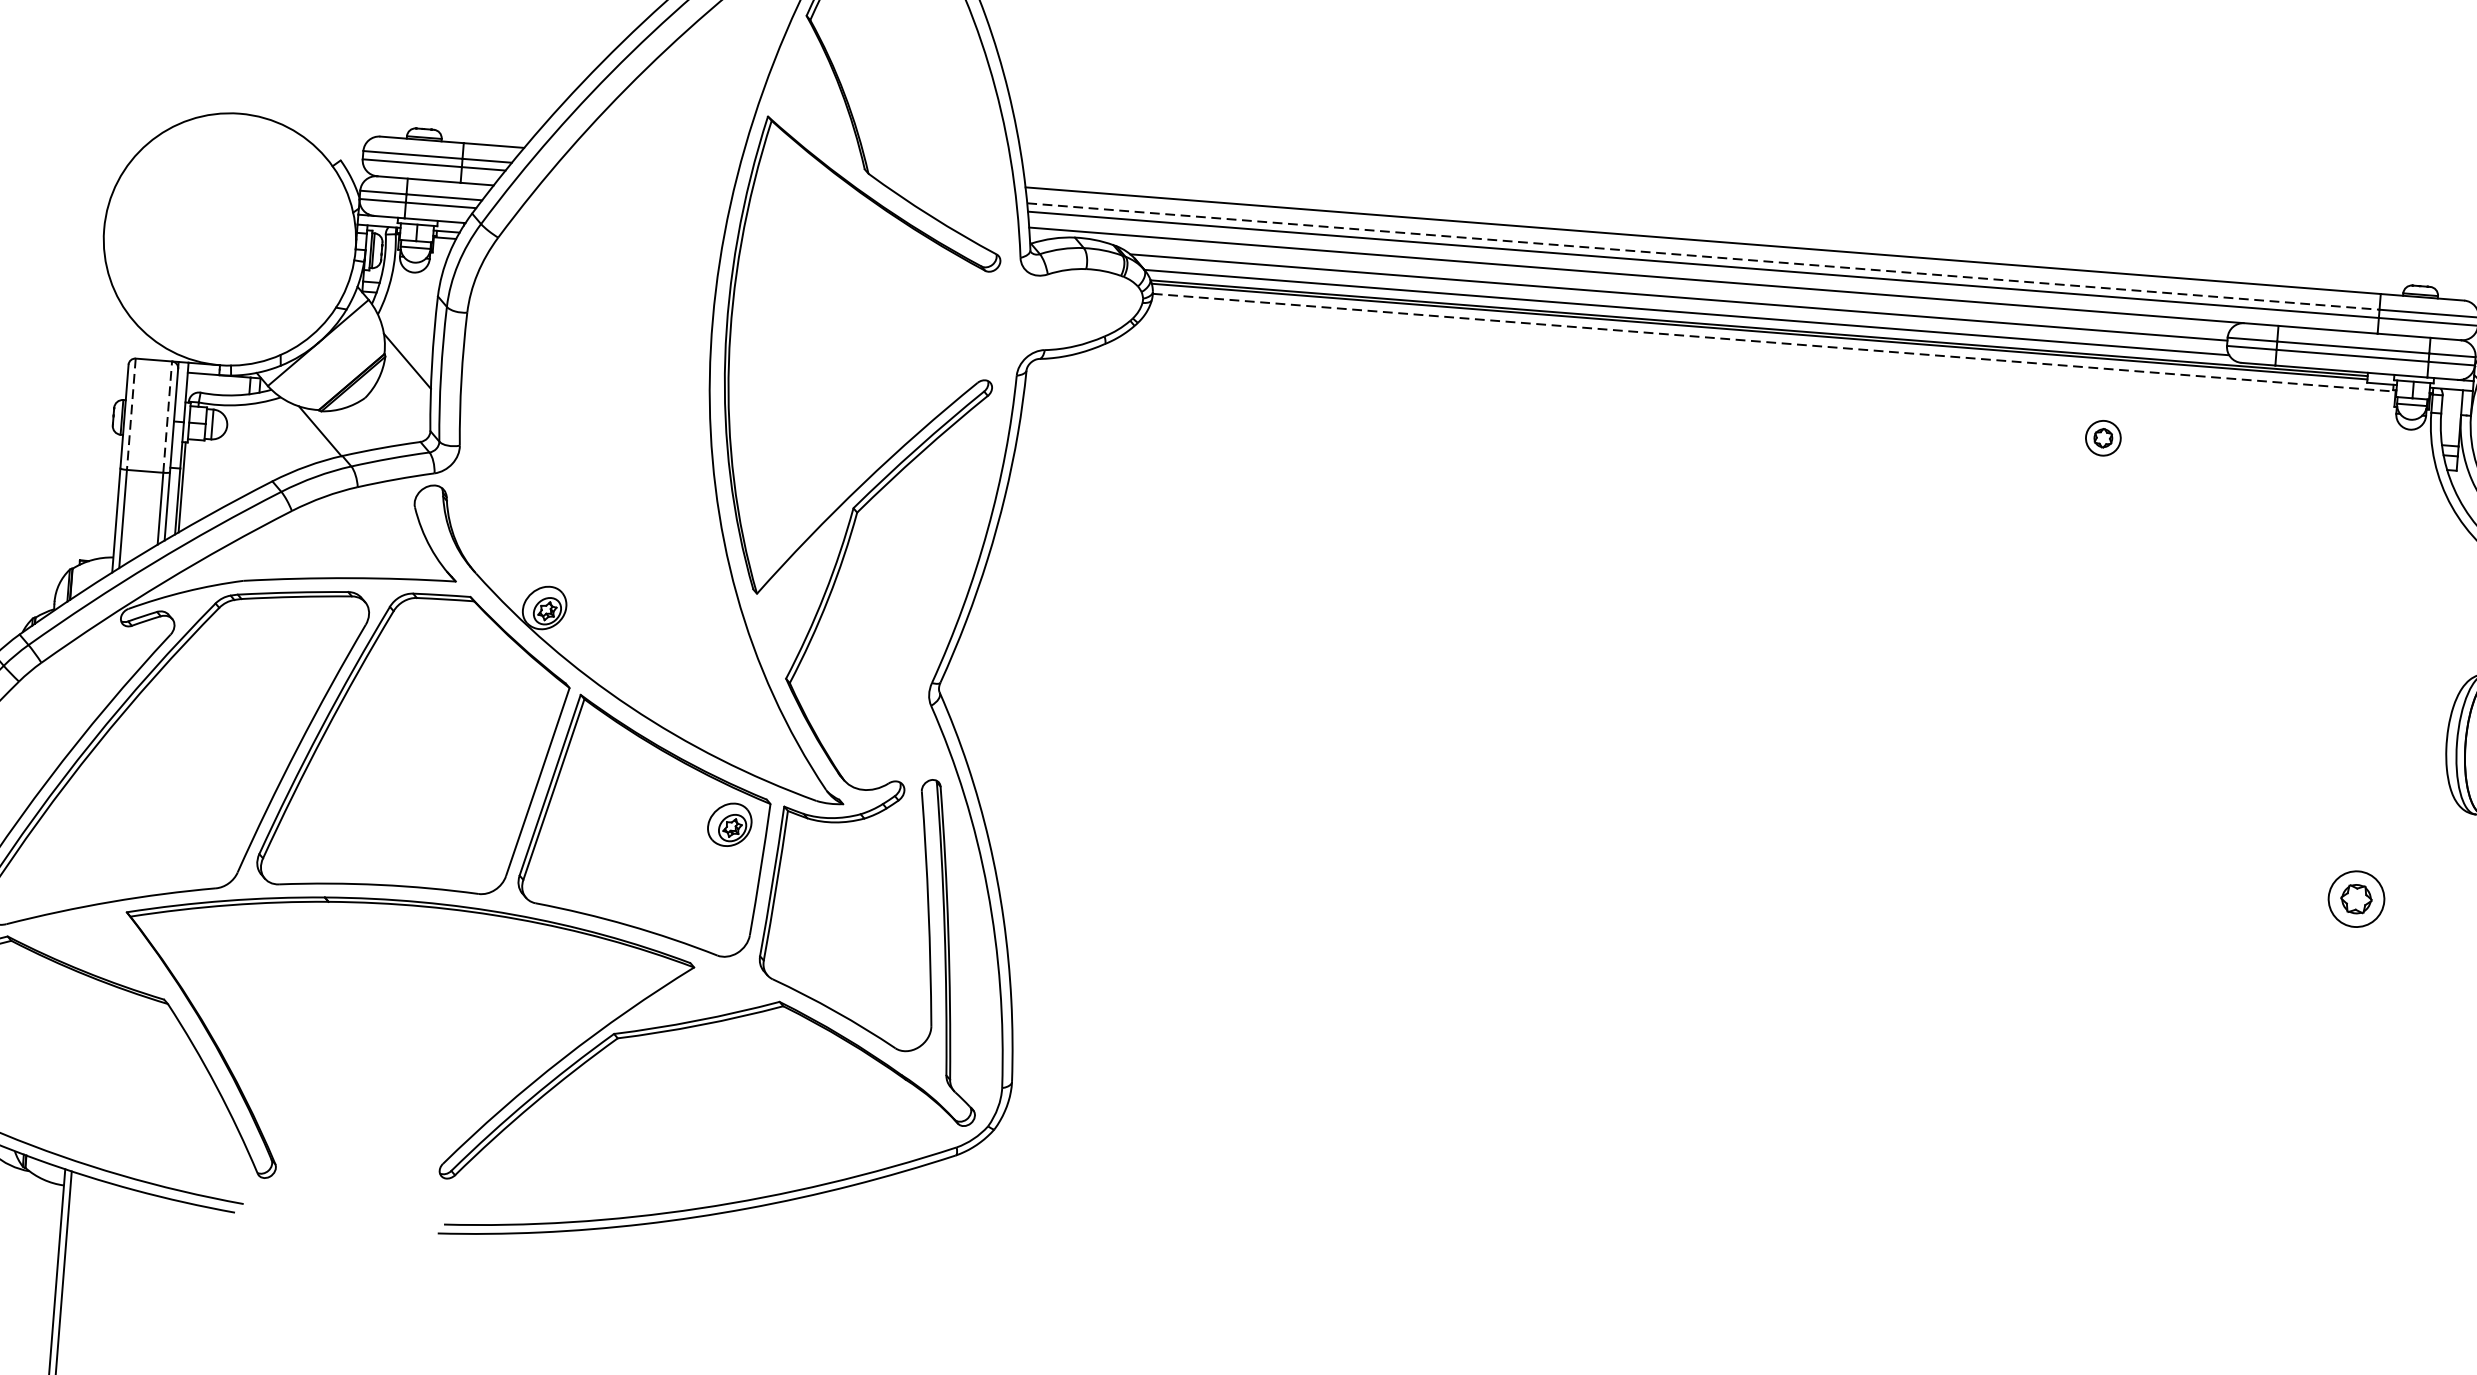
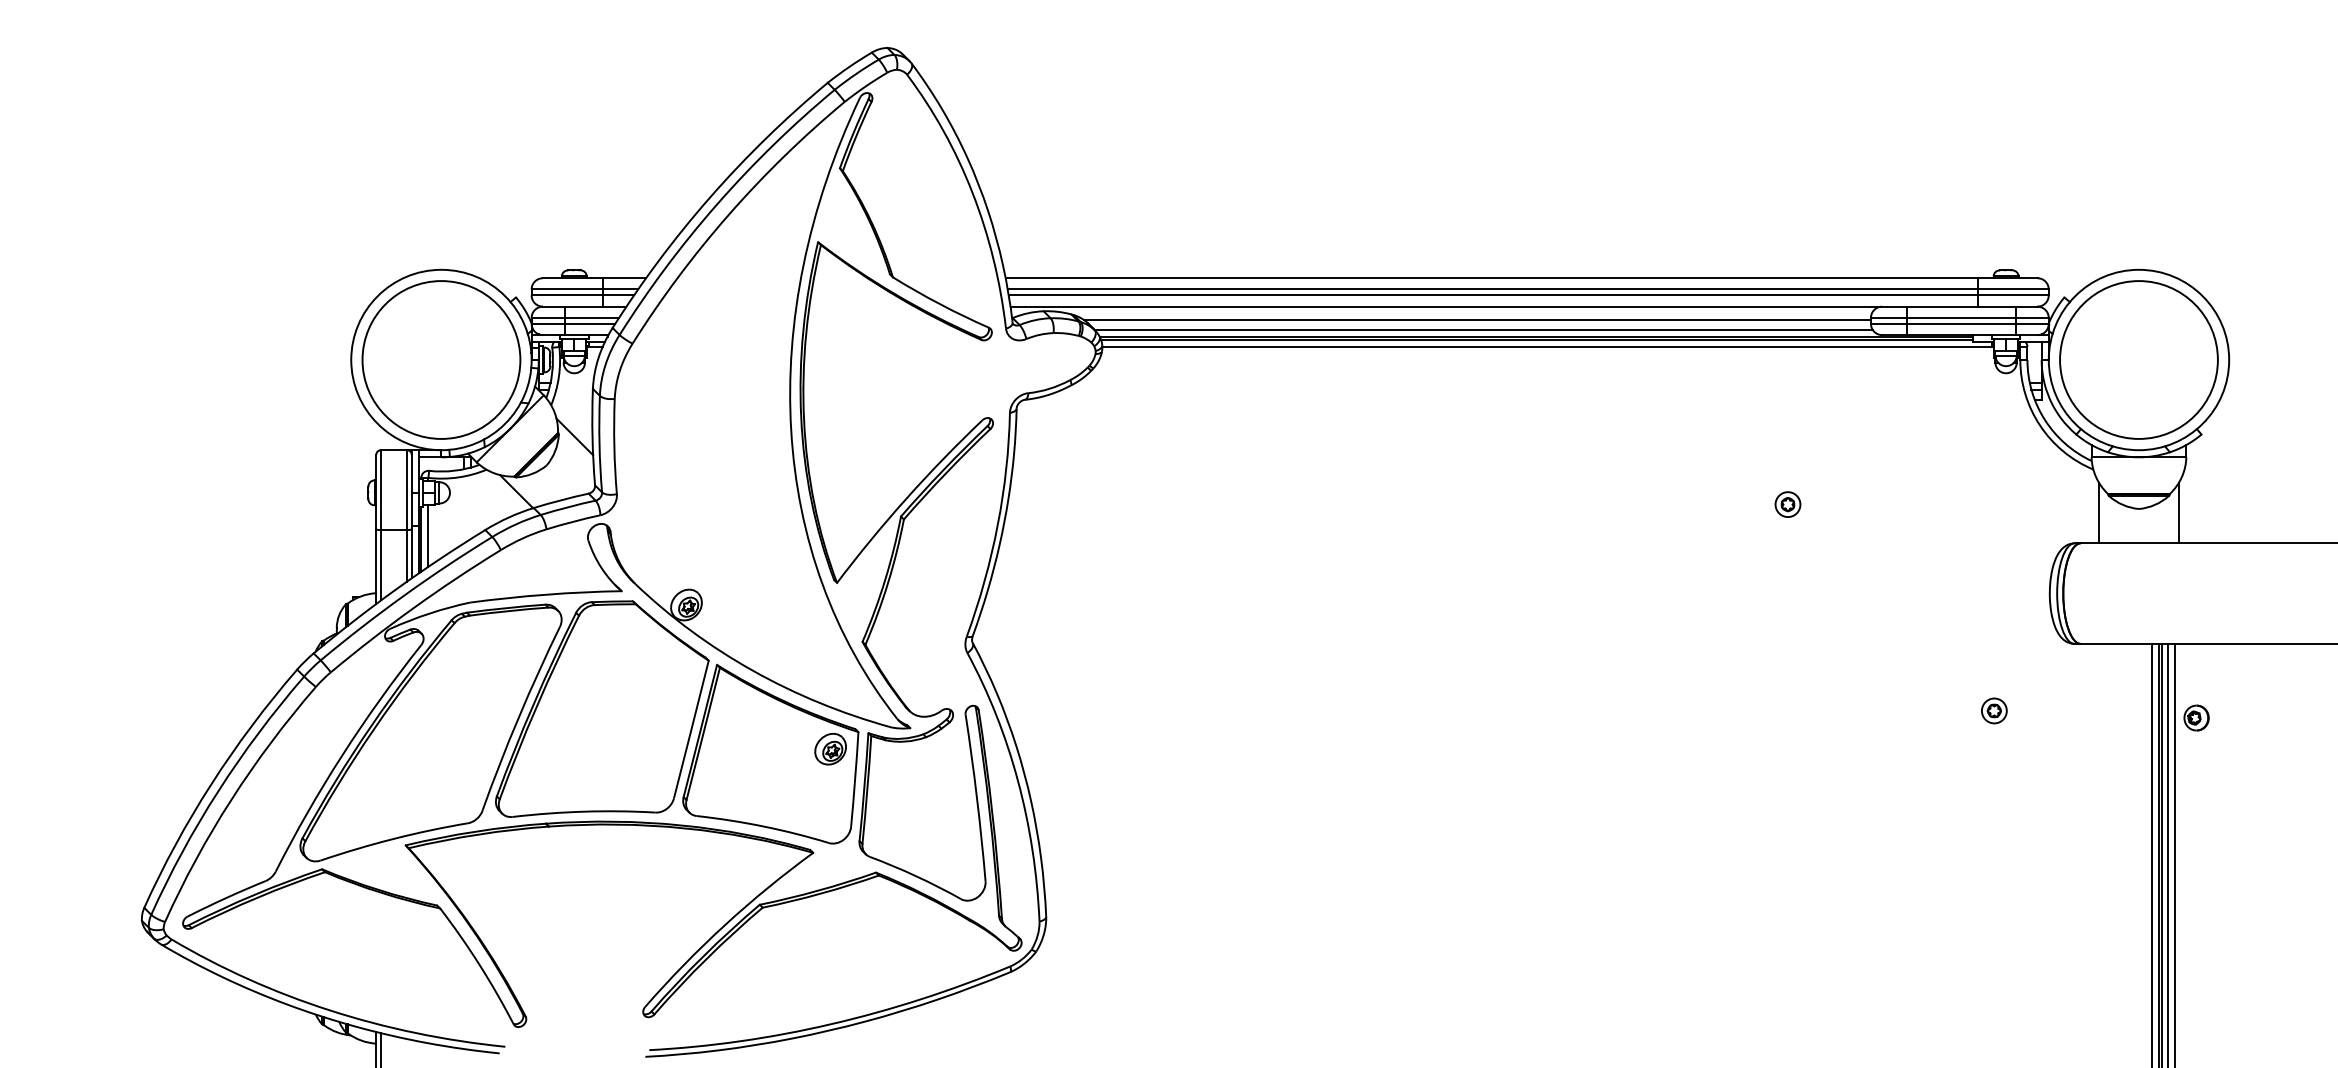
circle: (230, 238) -> (441, 359), added
line: (1703, 256) -> (1492, 289), dashed -> solid
line: (1774, 342) -> (1548, 346), dashed -> solid
line: (130, 414) -> (380, 490), dashed -> solid
line: (168, 417) -> (407, 490), dashed -> solid
part: (2102, 438) -> (1787, 504), moved
line: (192, 482) -> (428, 535), added
part: (2356, 898) -> (1994, 710), size x0.62

